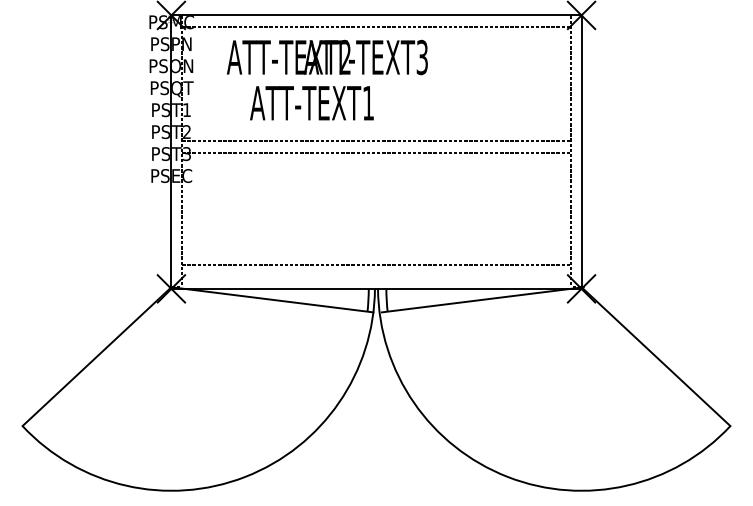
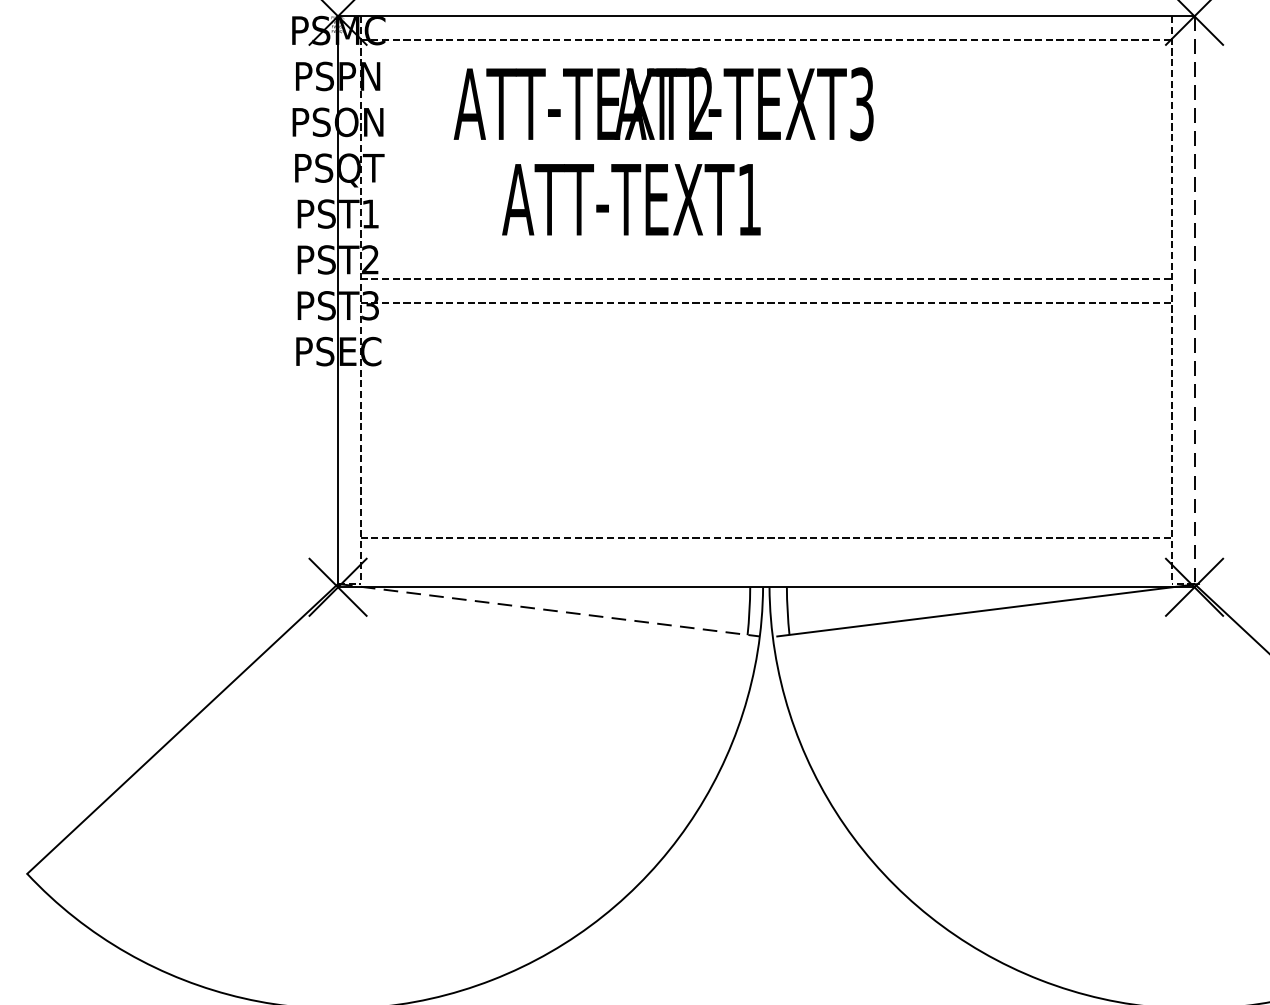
line: (581, 152) -> (1194, 302), solid -> dashed
line: (272, 299) -> (549, 609), solid -> dashed

